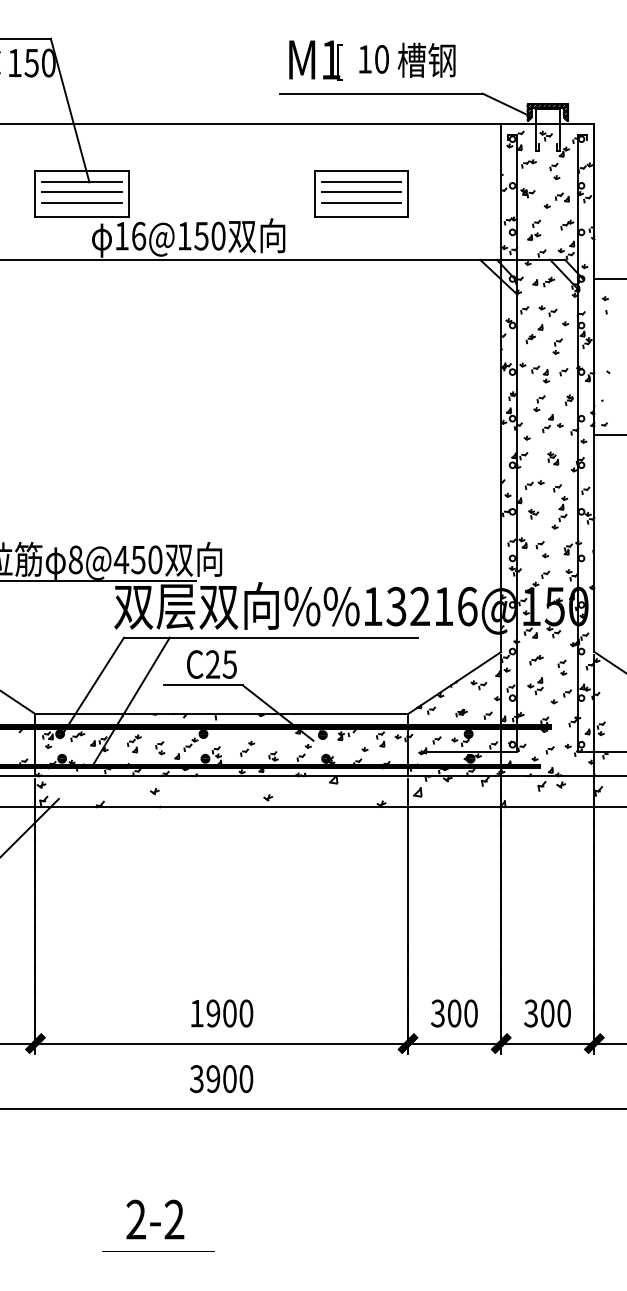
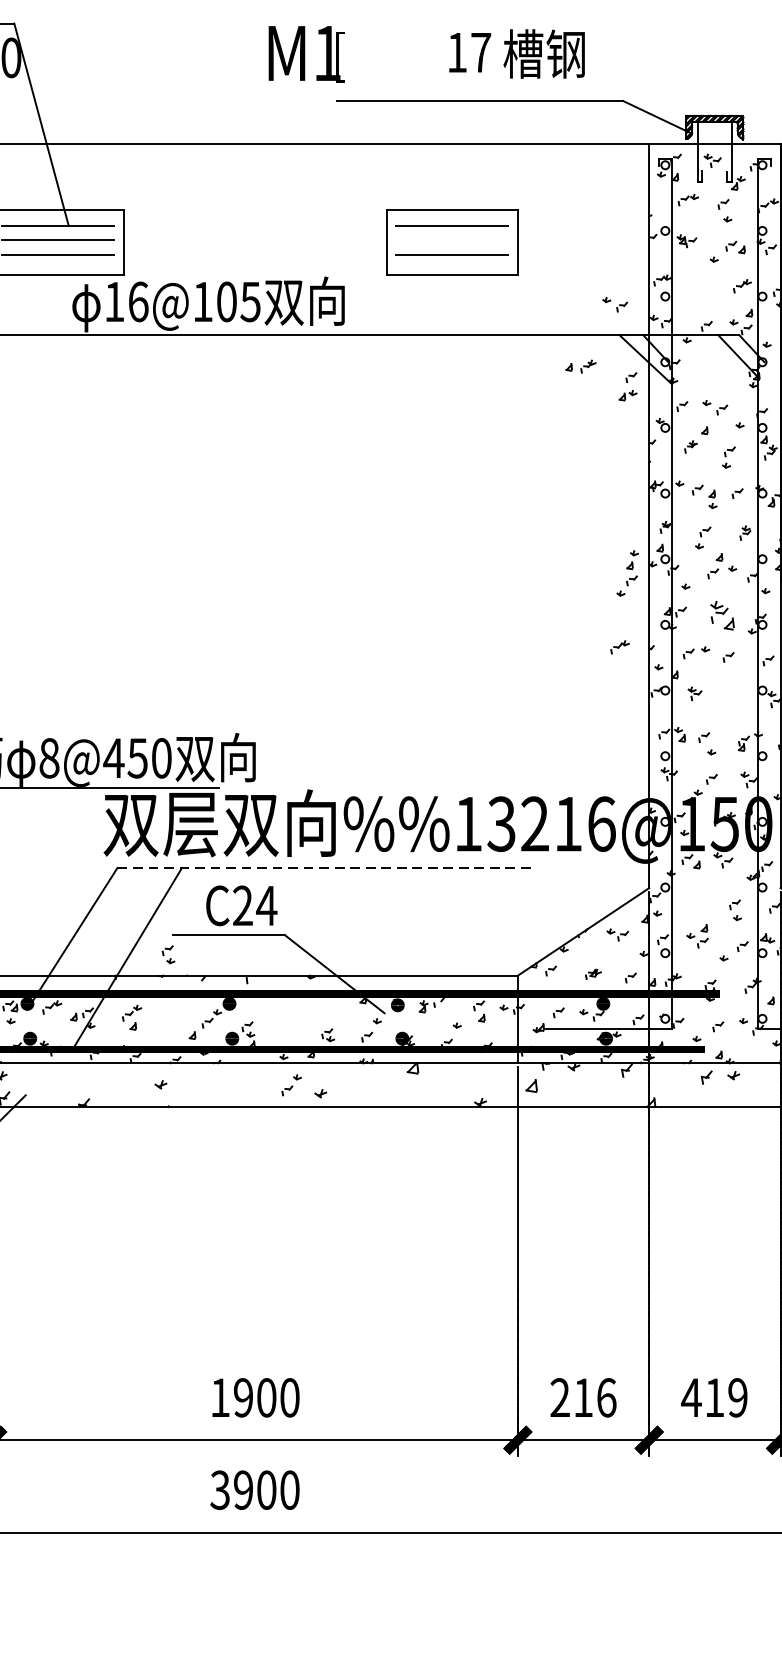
text: (382, 59) -> (481, 52), 10 -> 17
text: (315, 60) -> (305, 54), moved
line: (361, 192) -> (452, 240), removed
part: (534, 229) -> (628, 385), moved
text: (209, 235) -> (237, 300), 16@150 -> 16@105
part: (476, 237) -> (614, 303), added
part: (543, 281) -> (580, 365), moved
part: (553, 458) -> (722, 615), size x1.6
part: (559, 512) -> (627, 573), moved
line: (271, 637) -> (325, 867), solid -> dashed
part: (536, 659) -> (620, 646), moved
text: (229, 664) -> (266, 905), C25 -> C24
part: (160, 748) -> (168, 955), moved
part: (247, 748) -> (291, 1084), moved
text: (454, 1013) -> (583, 1397), 300 -> 216
text: (546, 1013) -> (713, 1397), 300 -> 419

